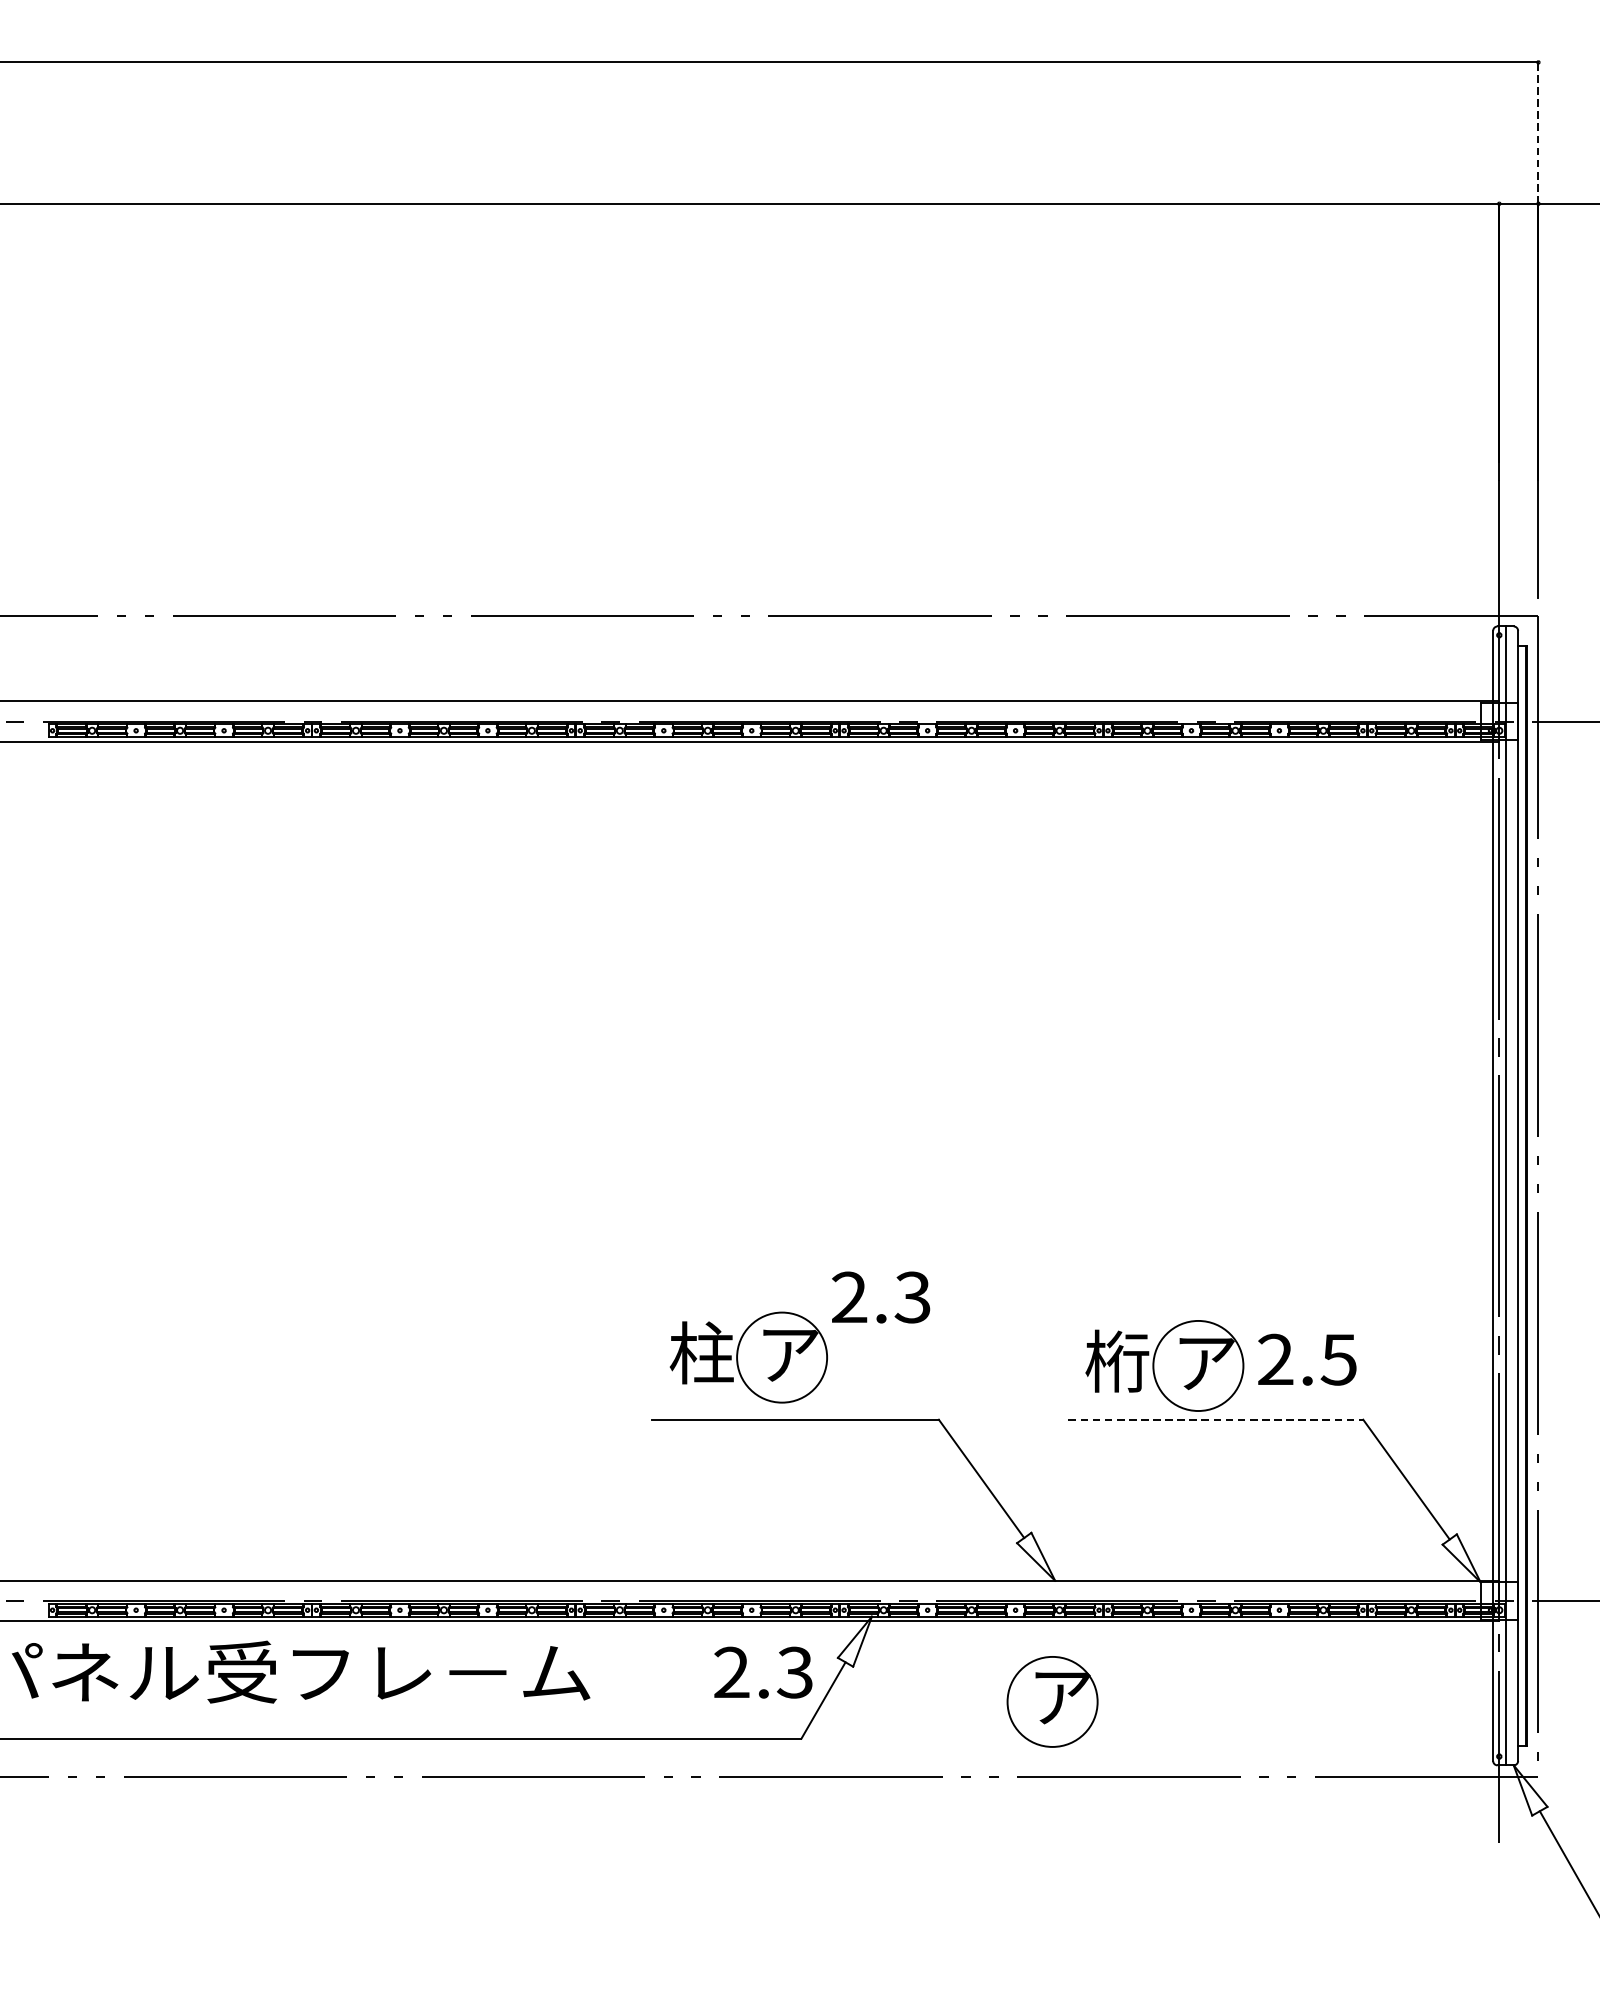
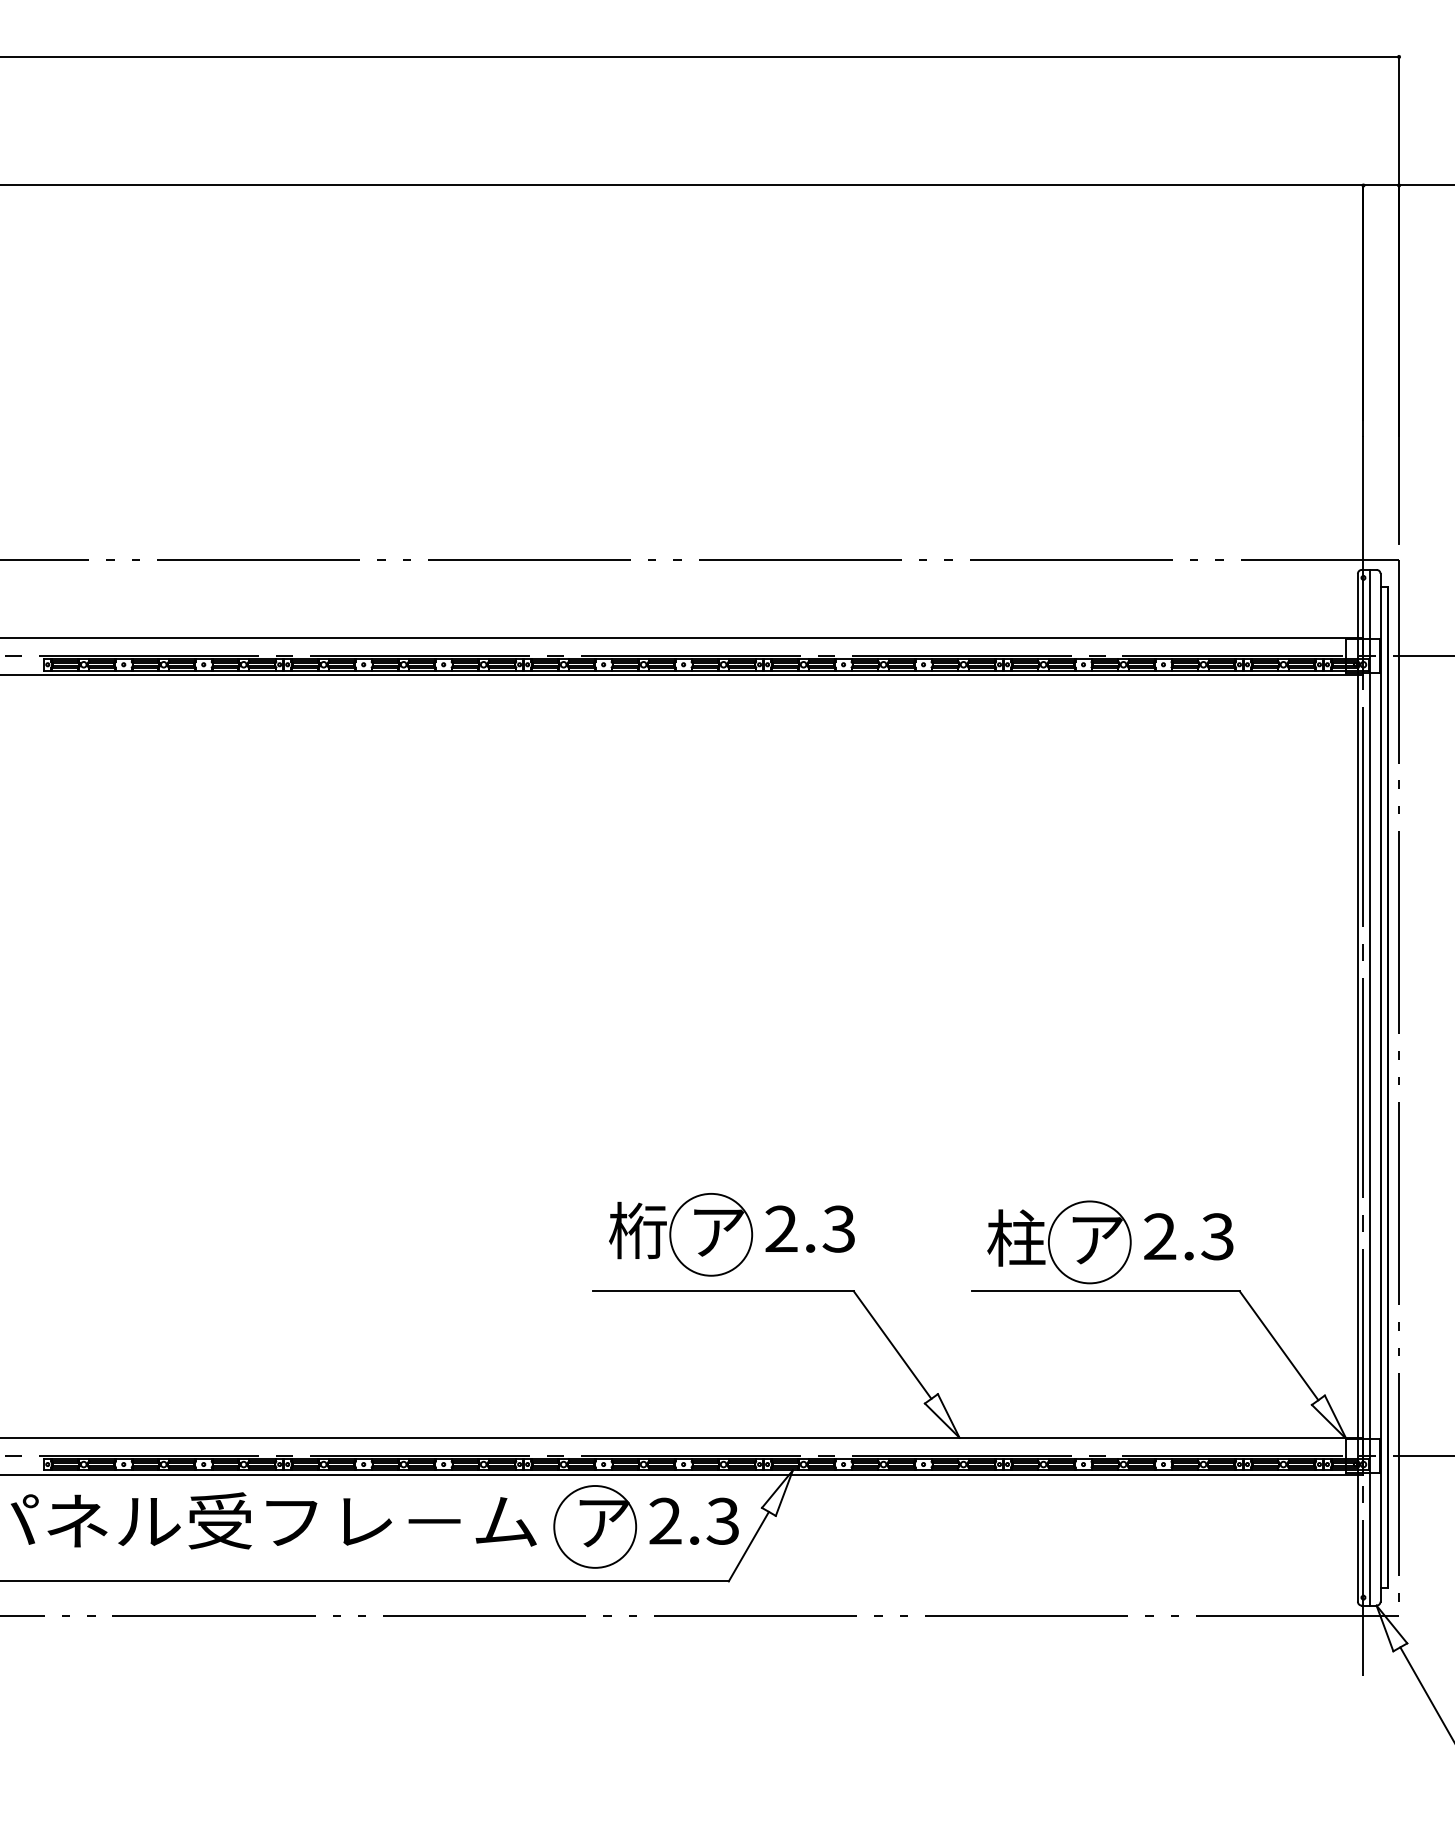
line: (1538, 132) -> (1399, 120), dashed -> solid
text: (880, 1296) -> (809, 1228), moved
text: (702, 1352) -> (638, 1230), 柱 -> 桁
text: (1338, 1359) -> (1217, 1236), 2.5 -> 2.3
text: (1117, 1360) -> (1016, 1237), 桁 -> 柱
line: (1216, 1419) -> (1106, 1291), dashed -> solid
part: (1052, 1701) -> (595, 1526), moved

